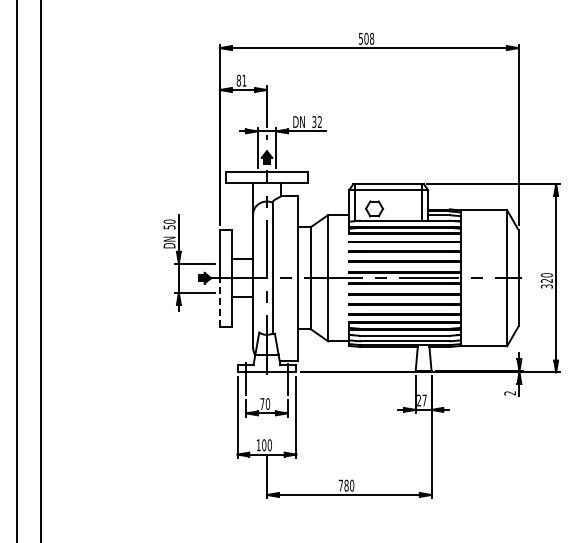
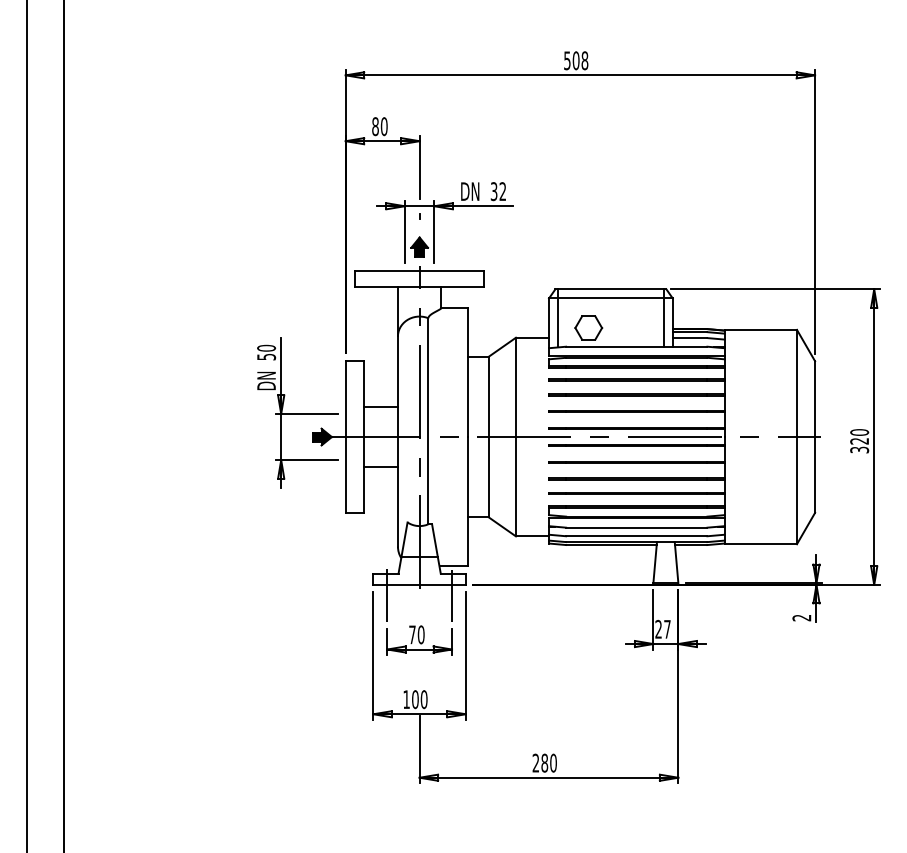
text: (244, 80) -> (384, 126), 81 -> 80
line: (219, 301) -> (345, 473), dashed -> solid
text: (340, 485) -> (535, 762), 780 -> 280

